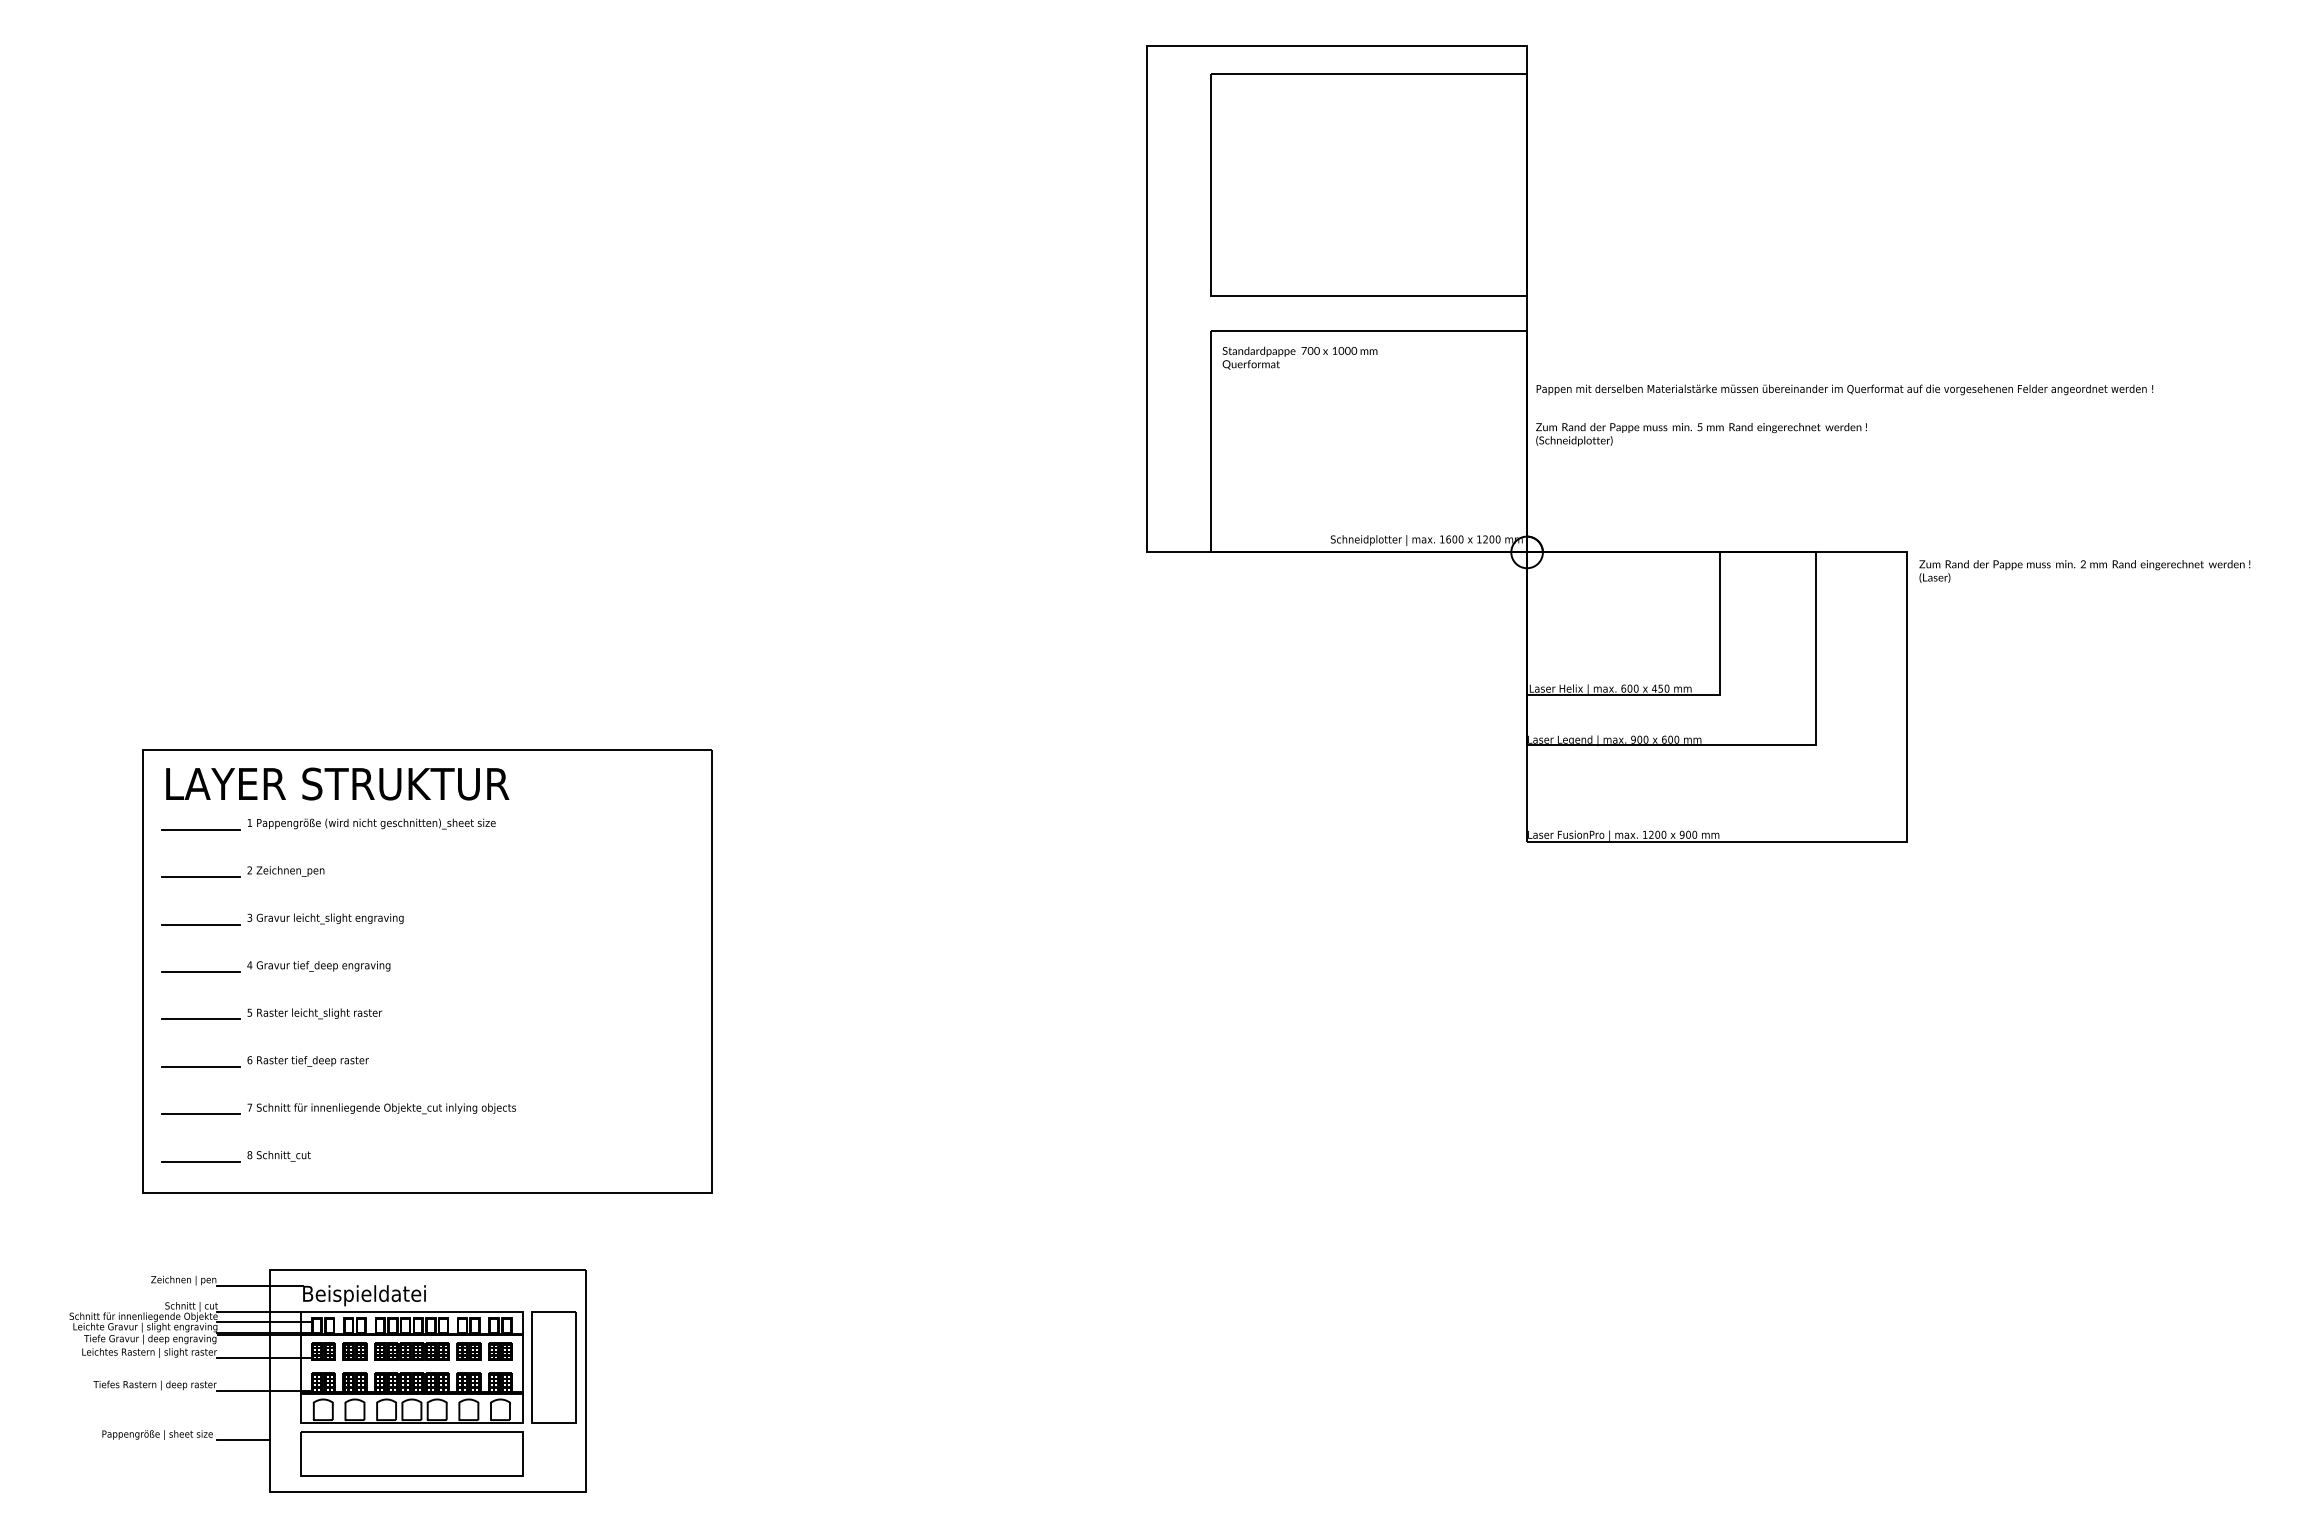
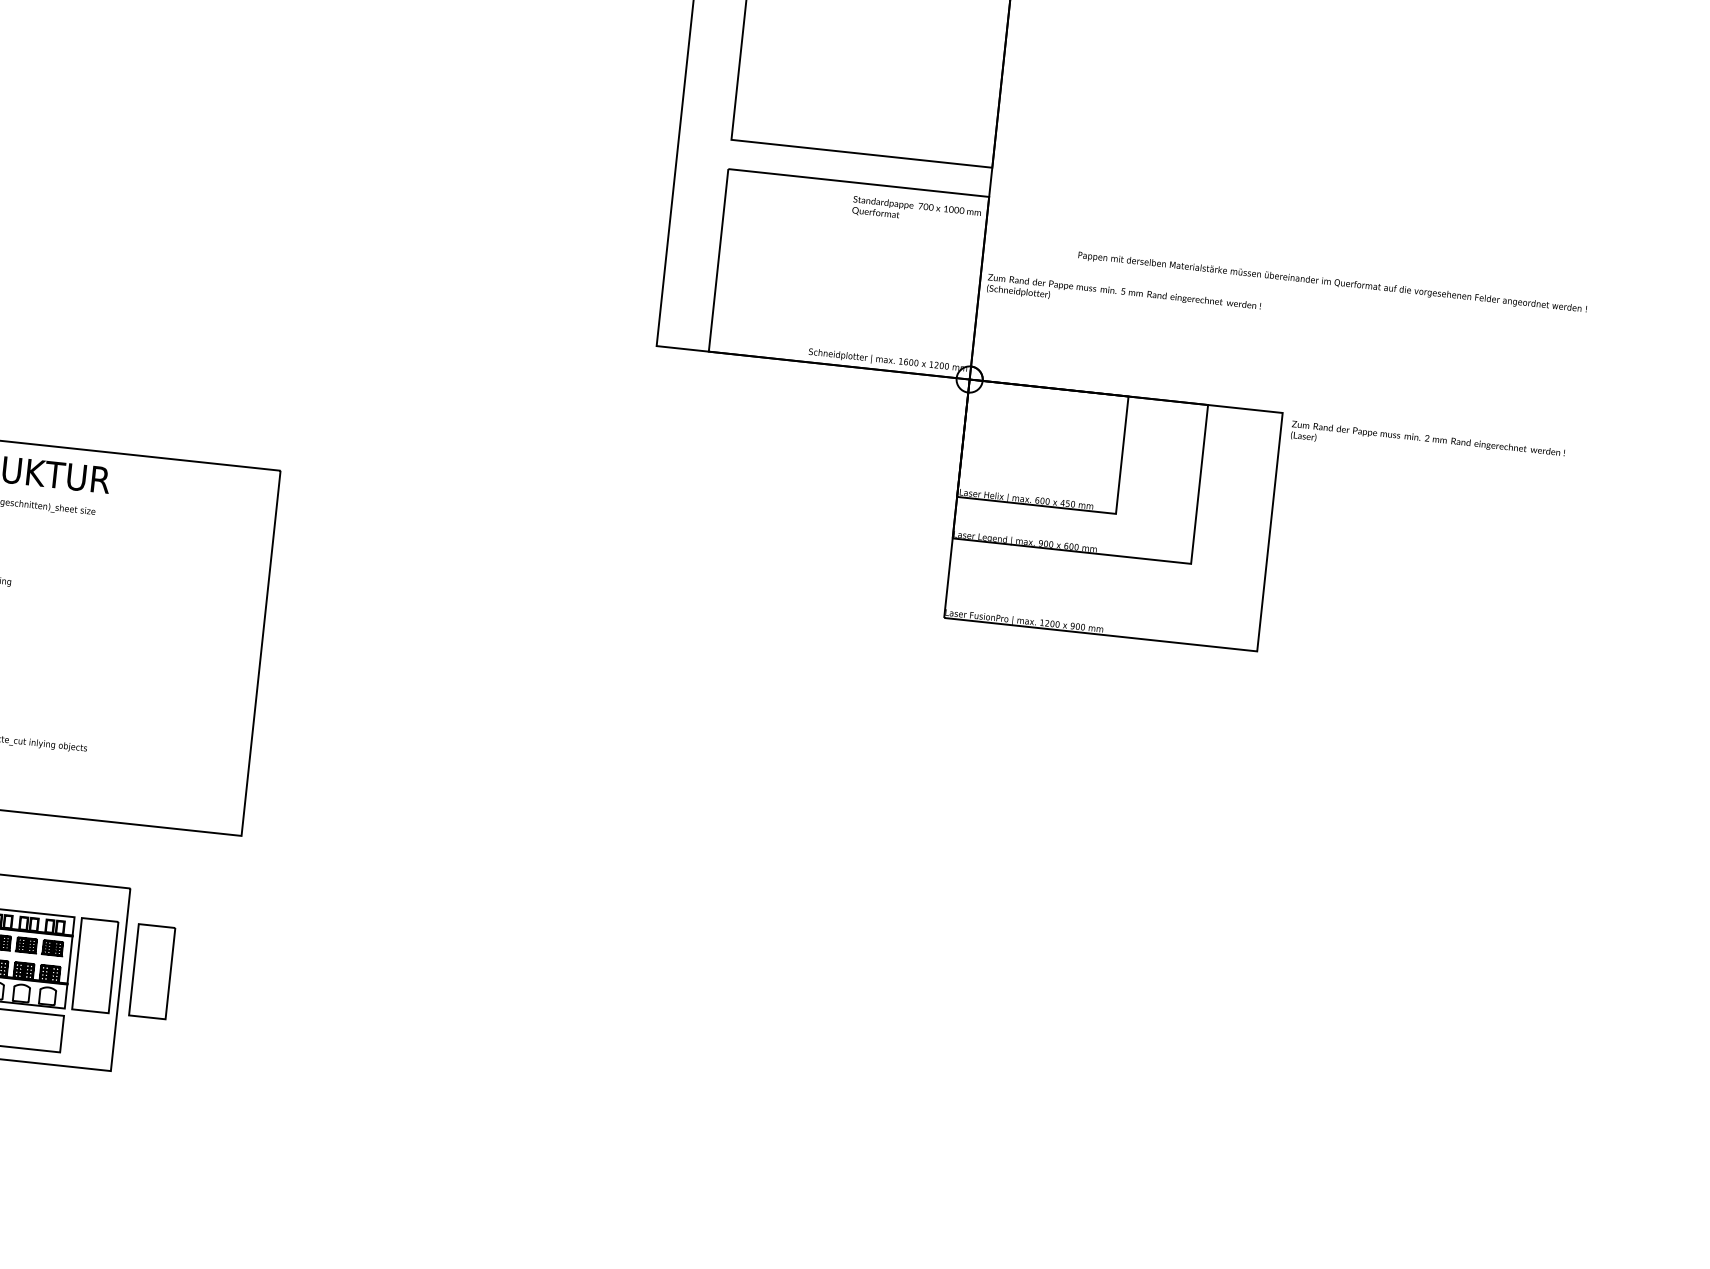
text: (1299, 357) -> (916, 211), moved
text: (1844, 389) -> (1332, 282), moved
part: (622, 1367) -> (152, 971), added

